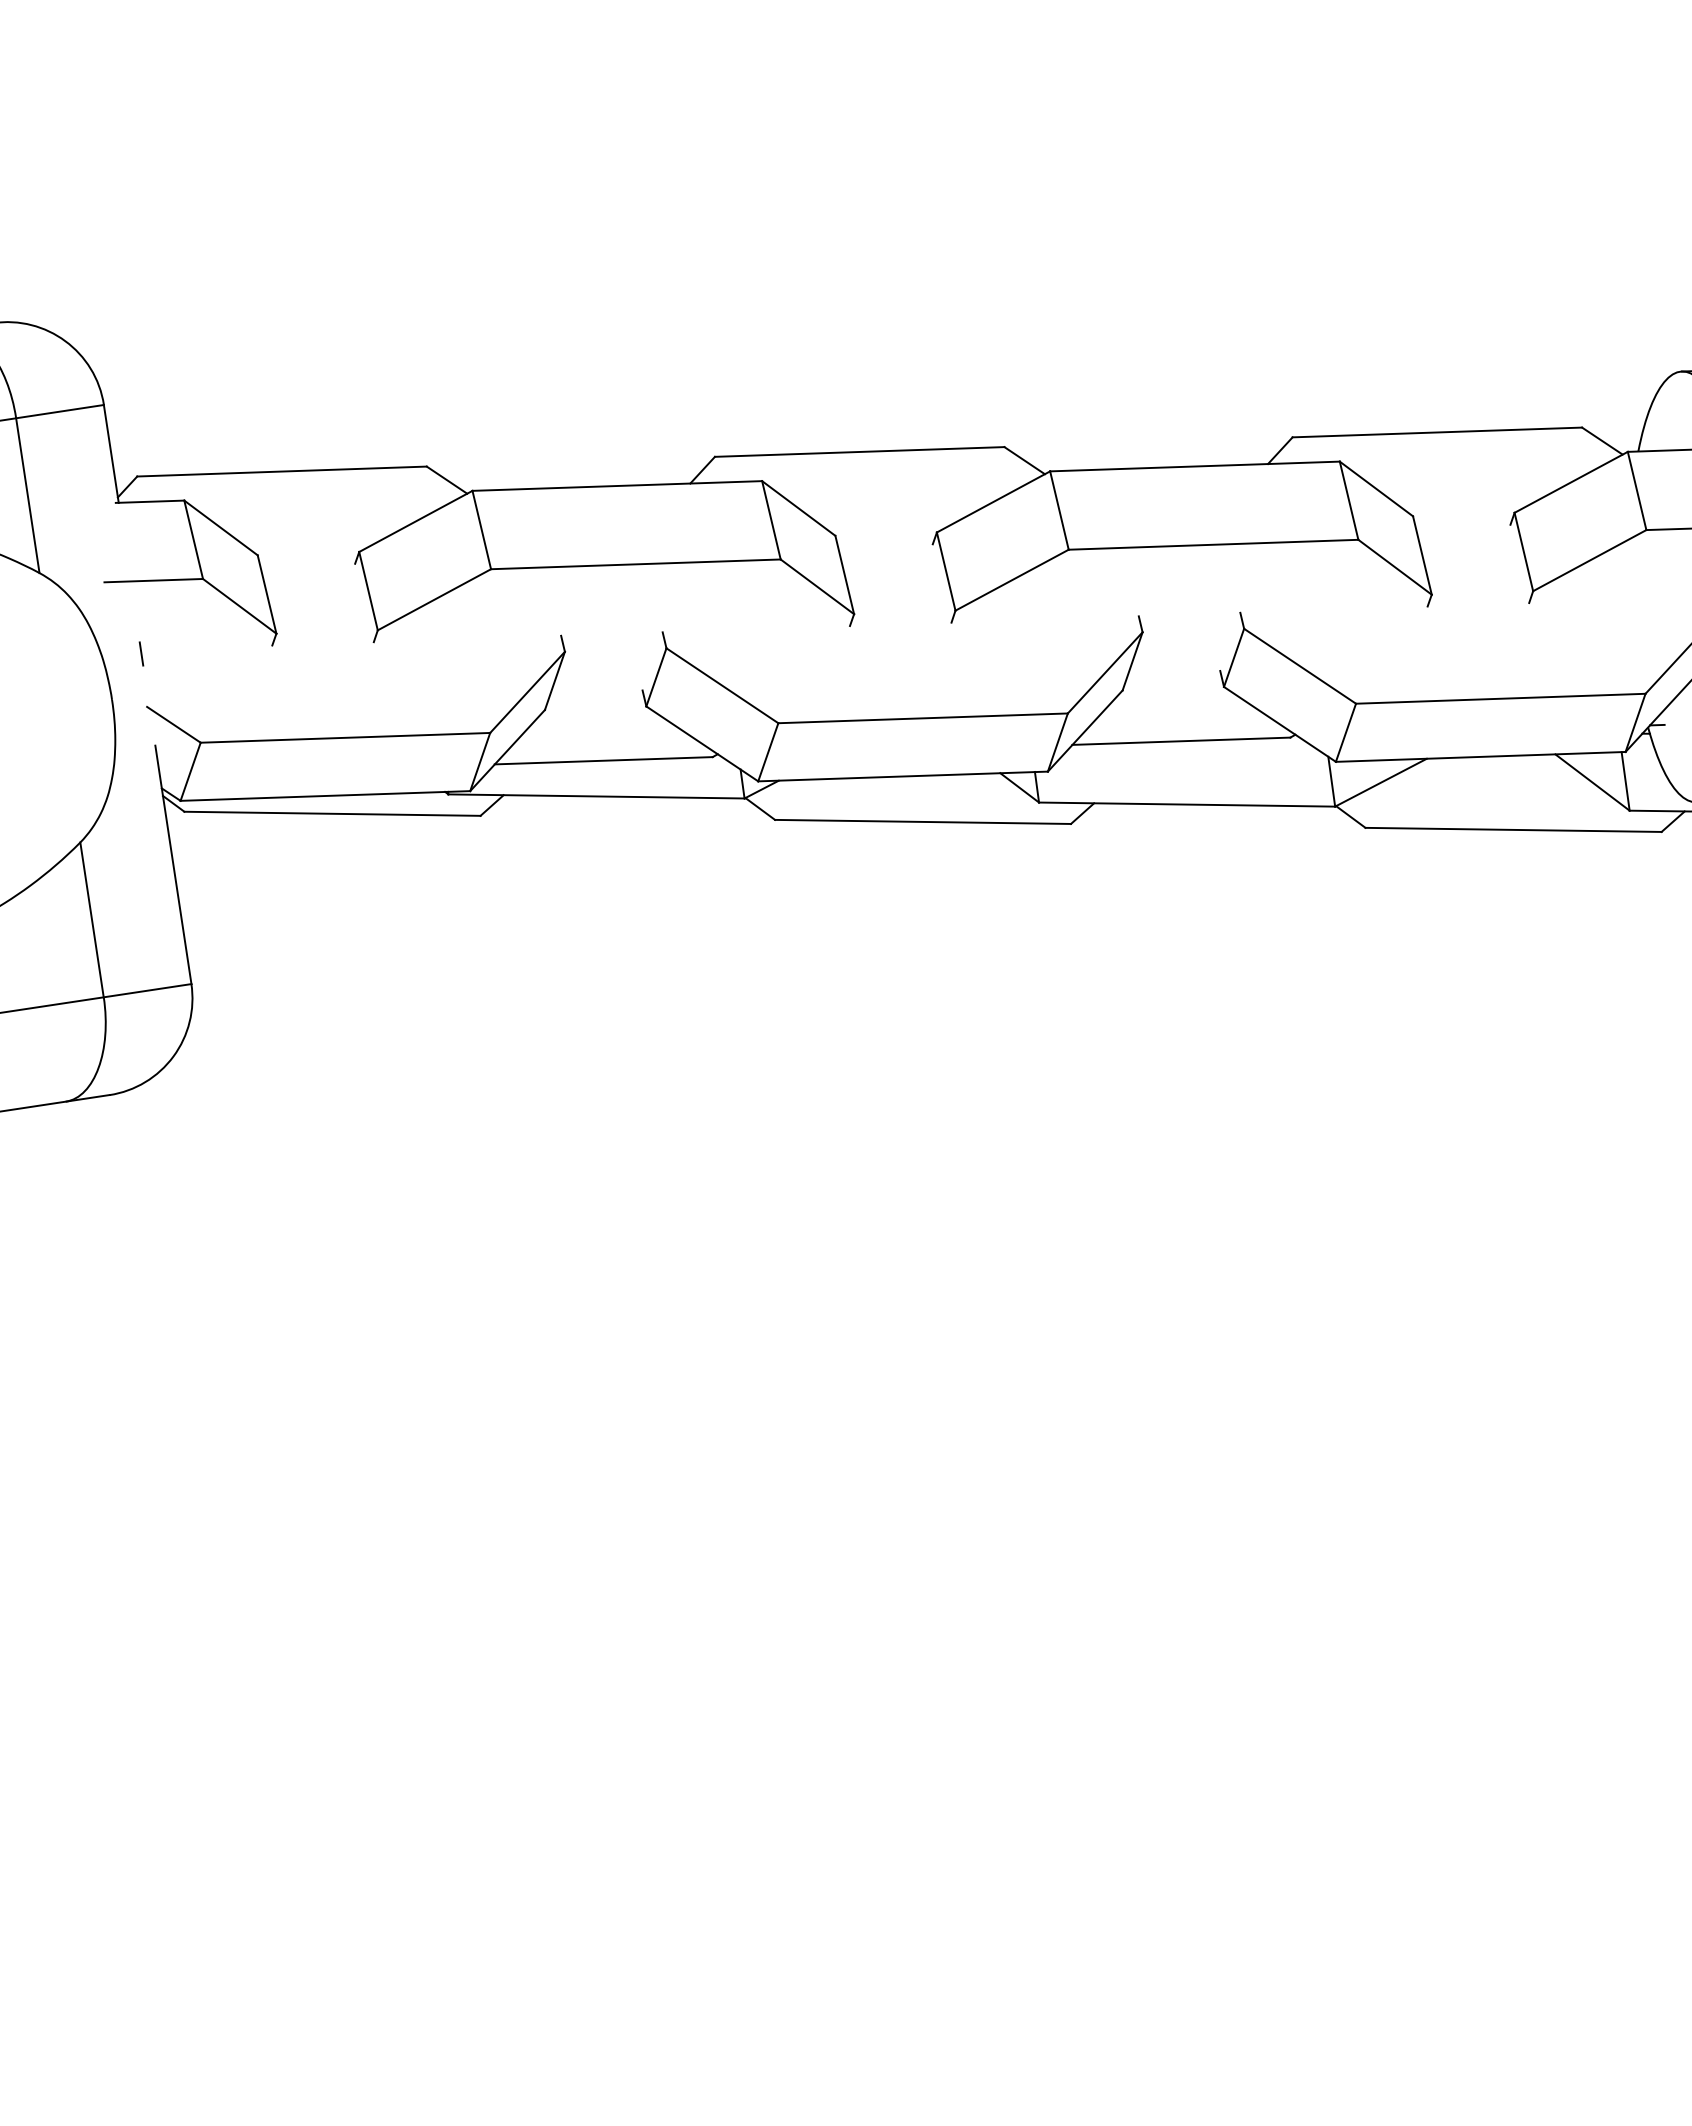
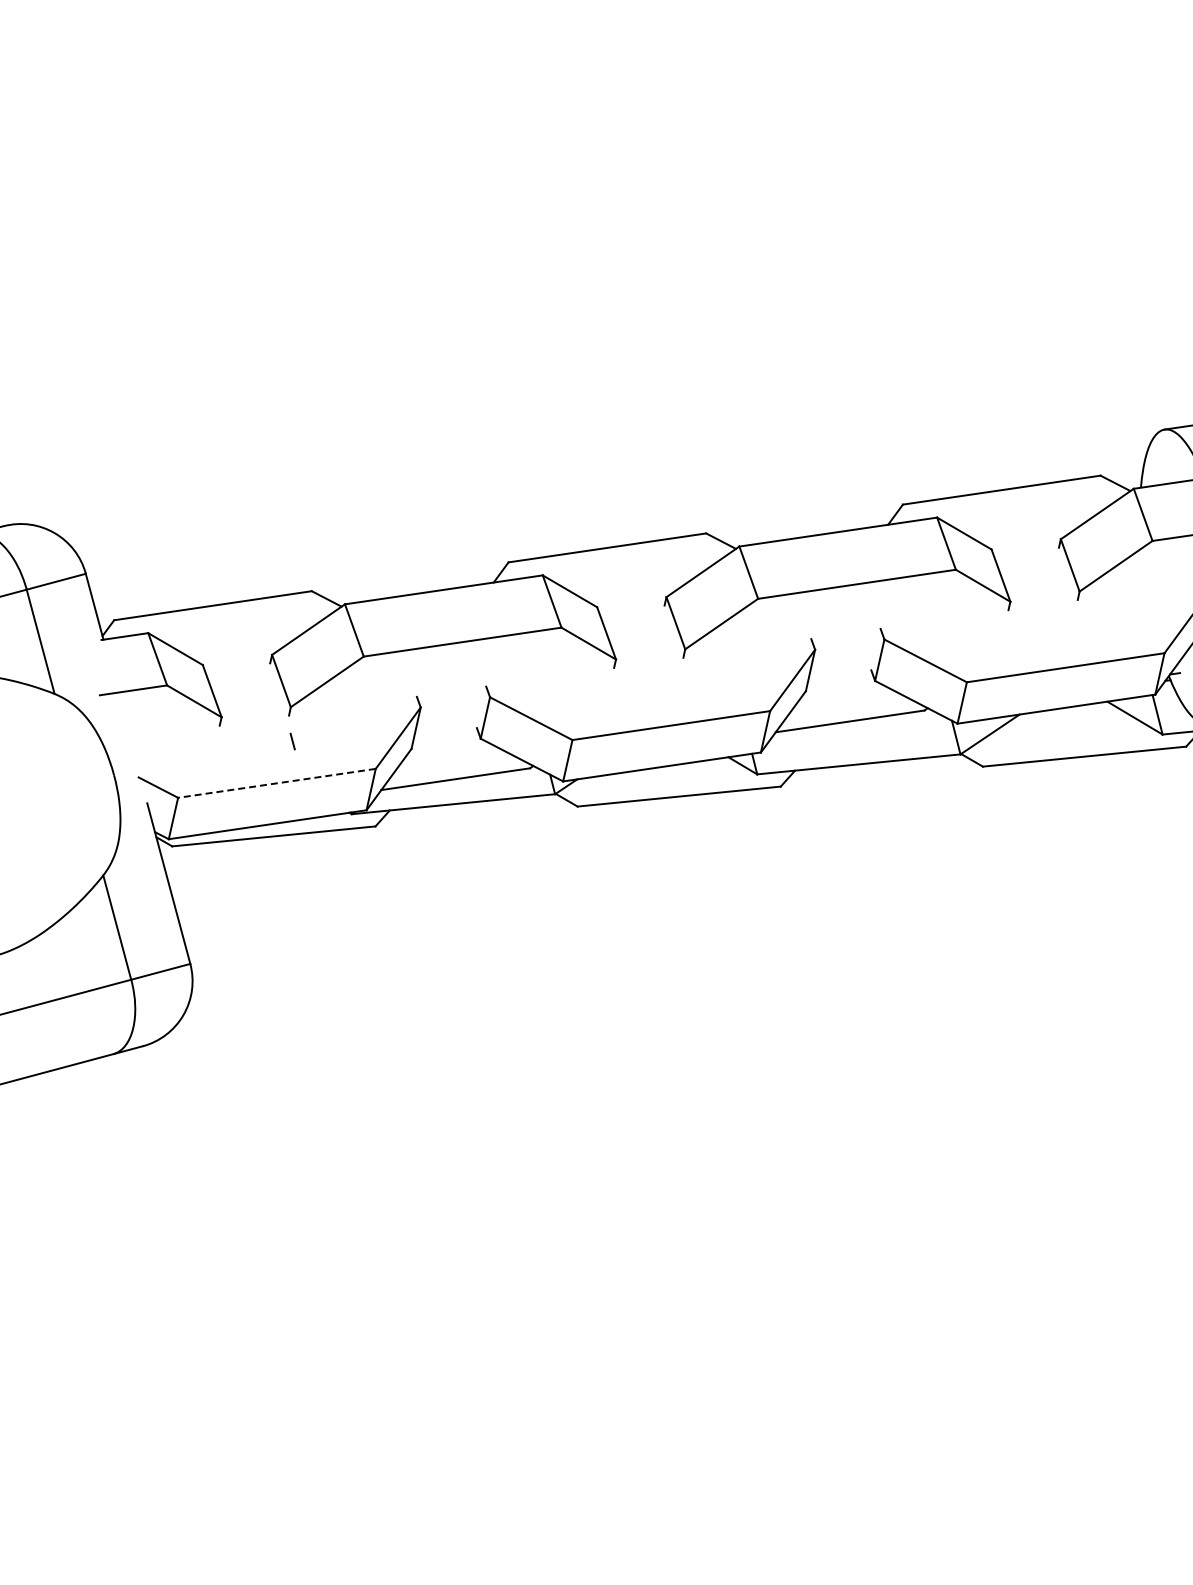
line: (141, 653) -> (292, 741), moved
line: (344, 737) -> (276, 783), solid -> dashed

